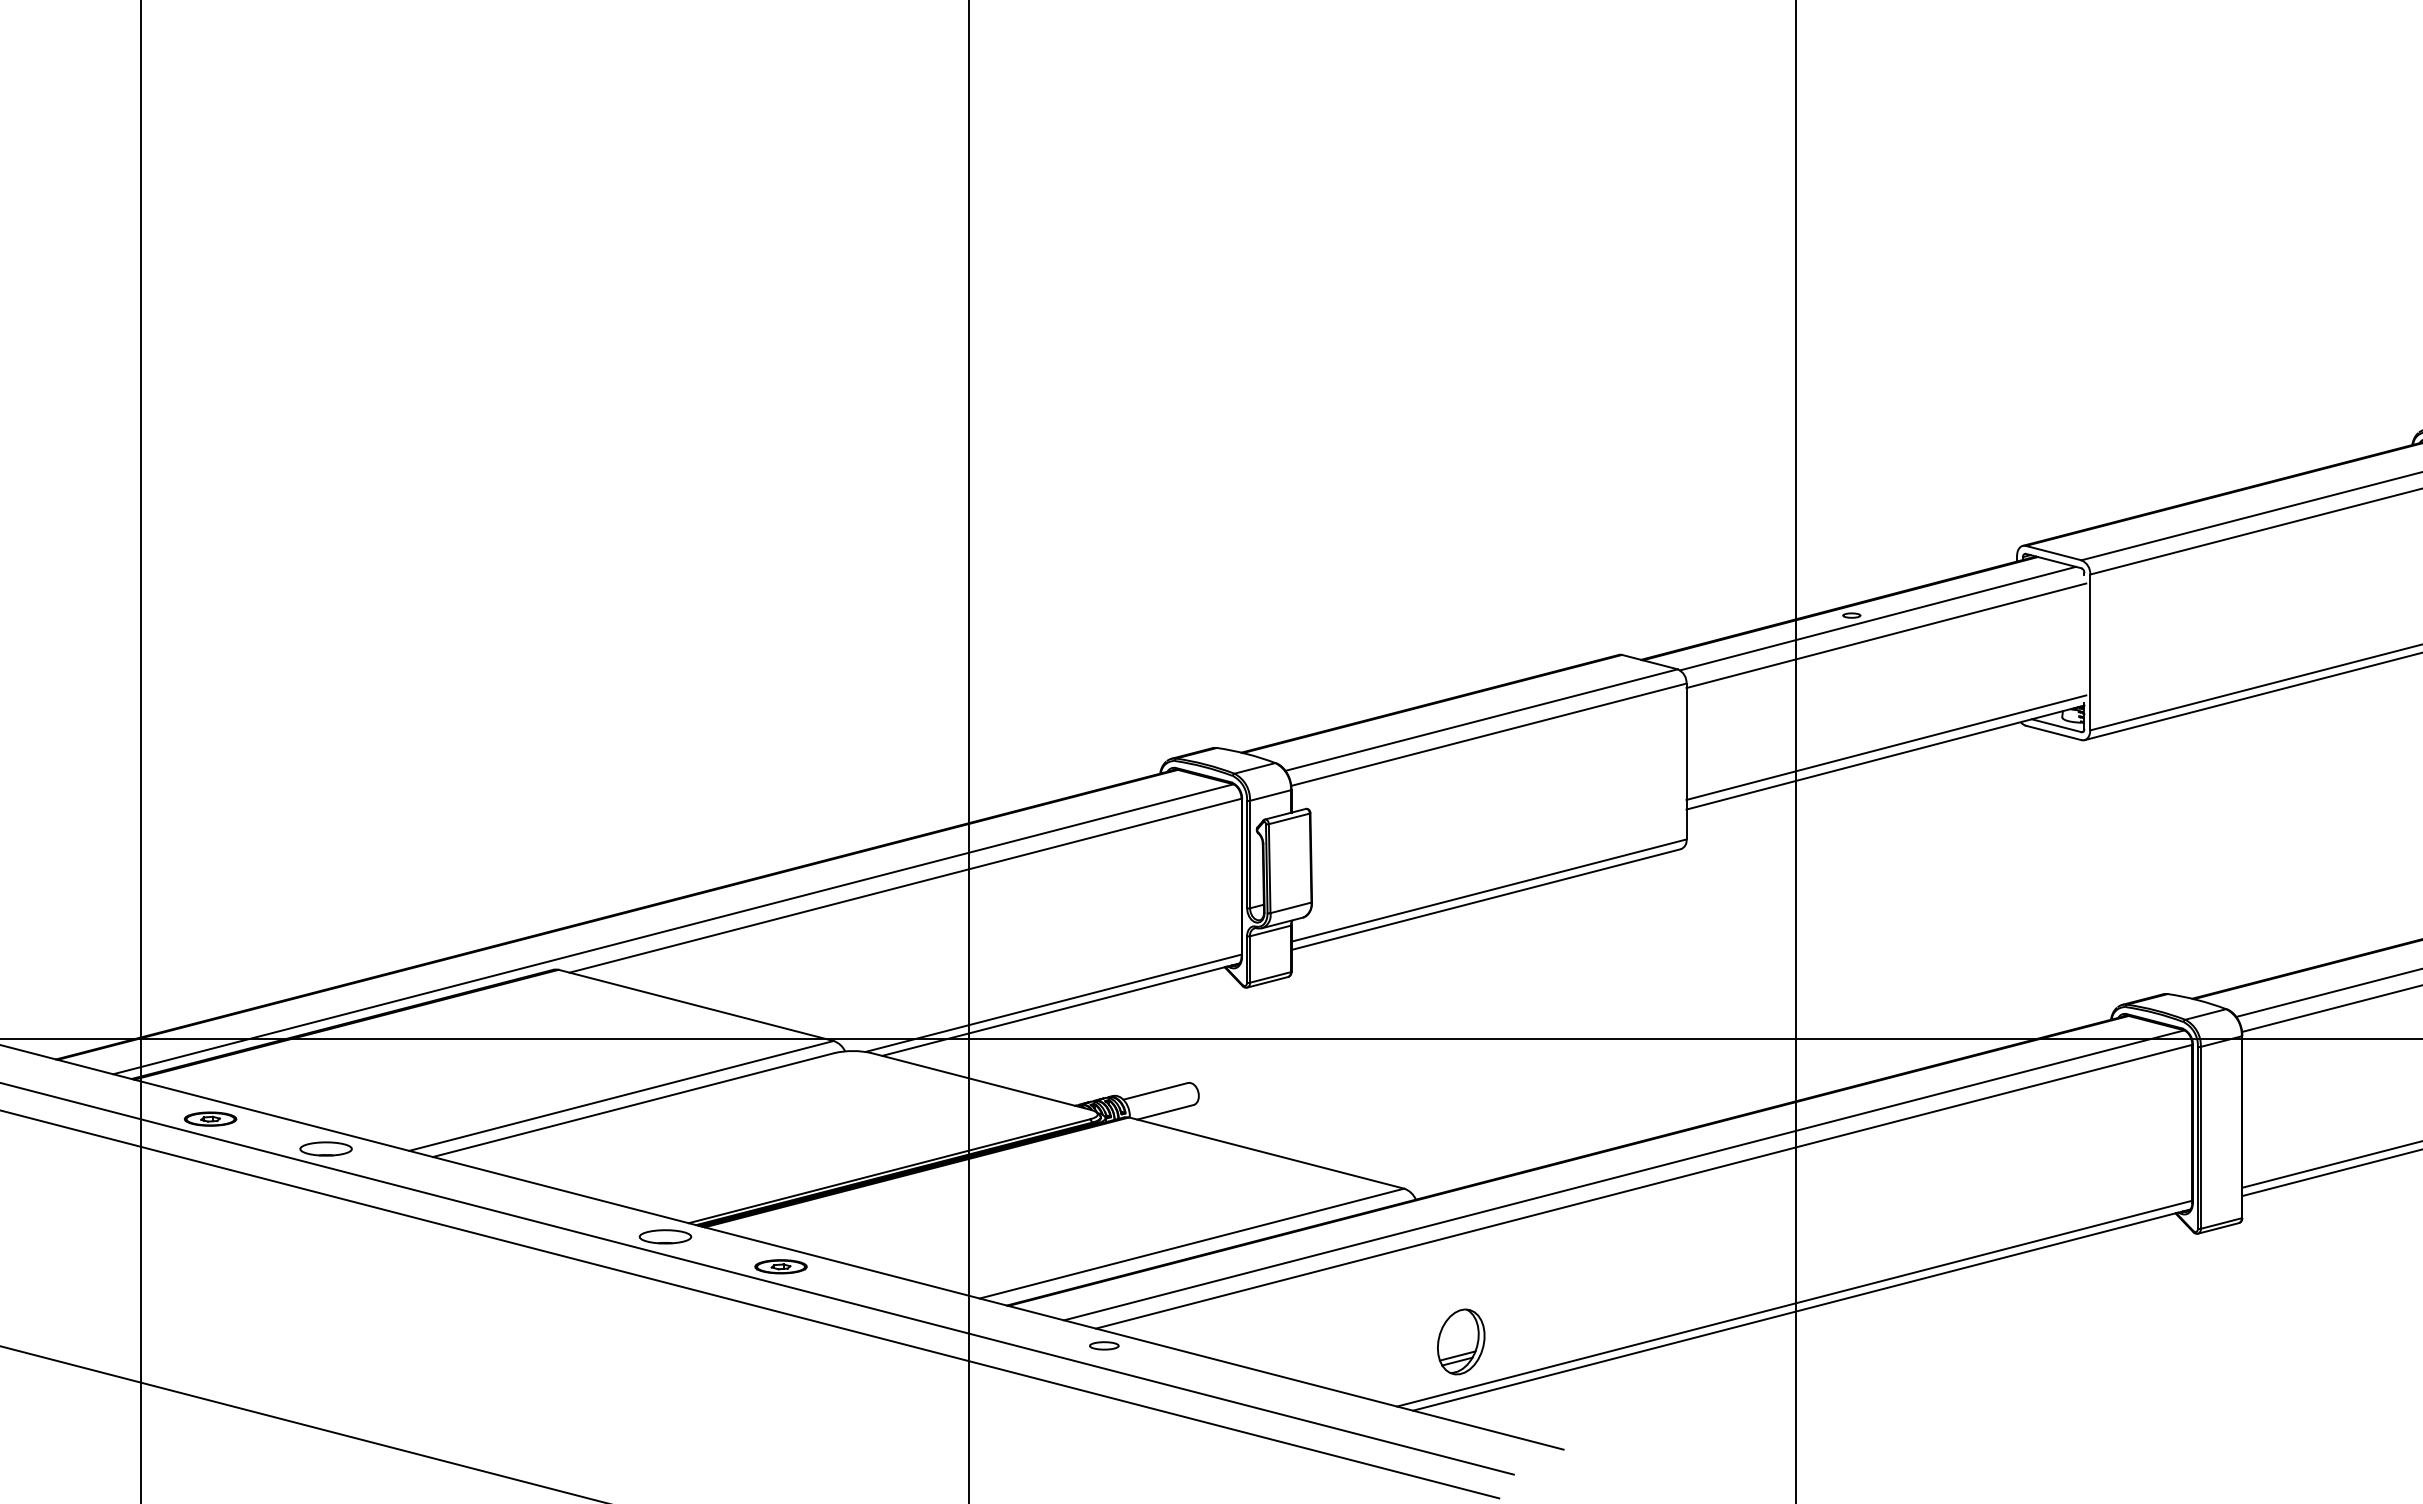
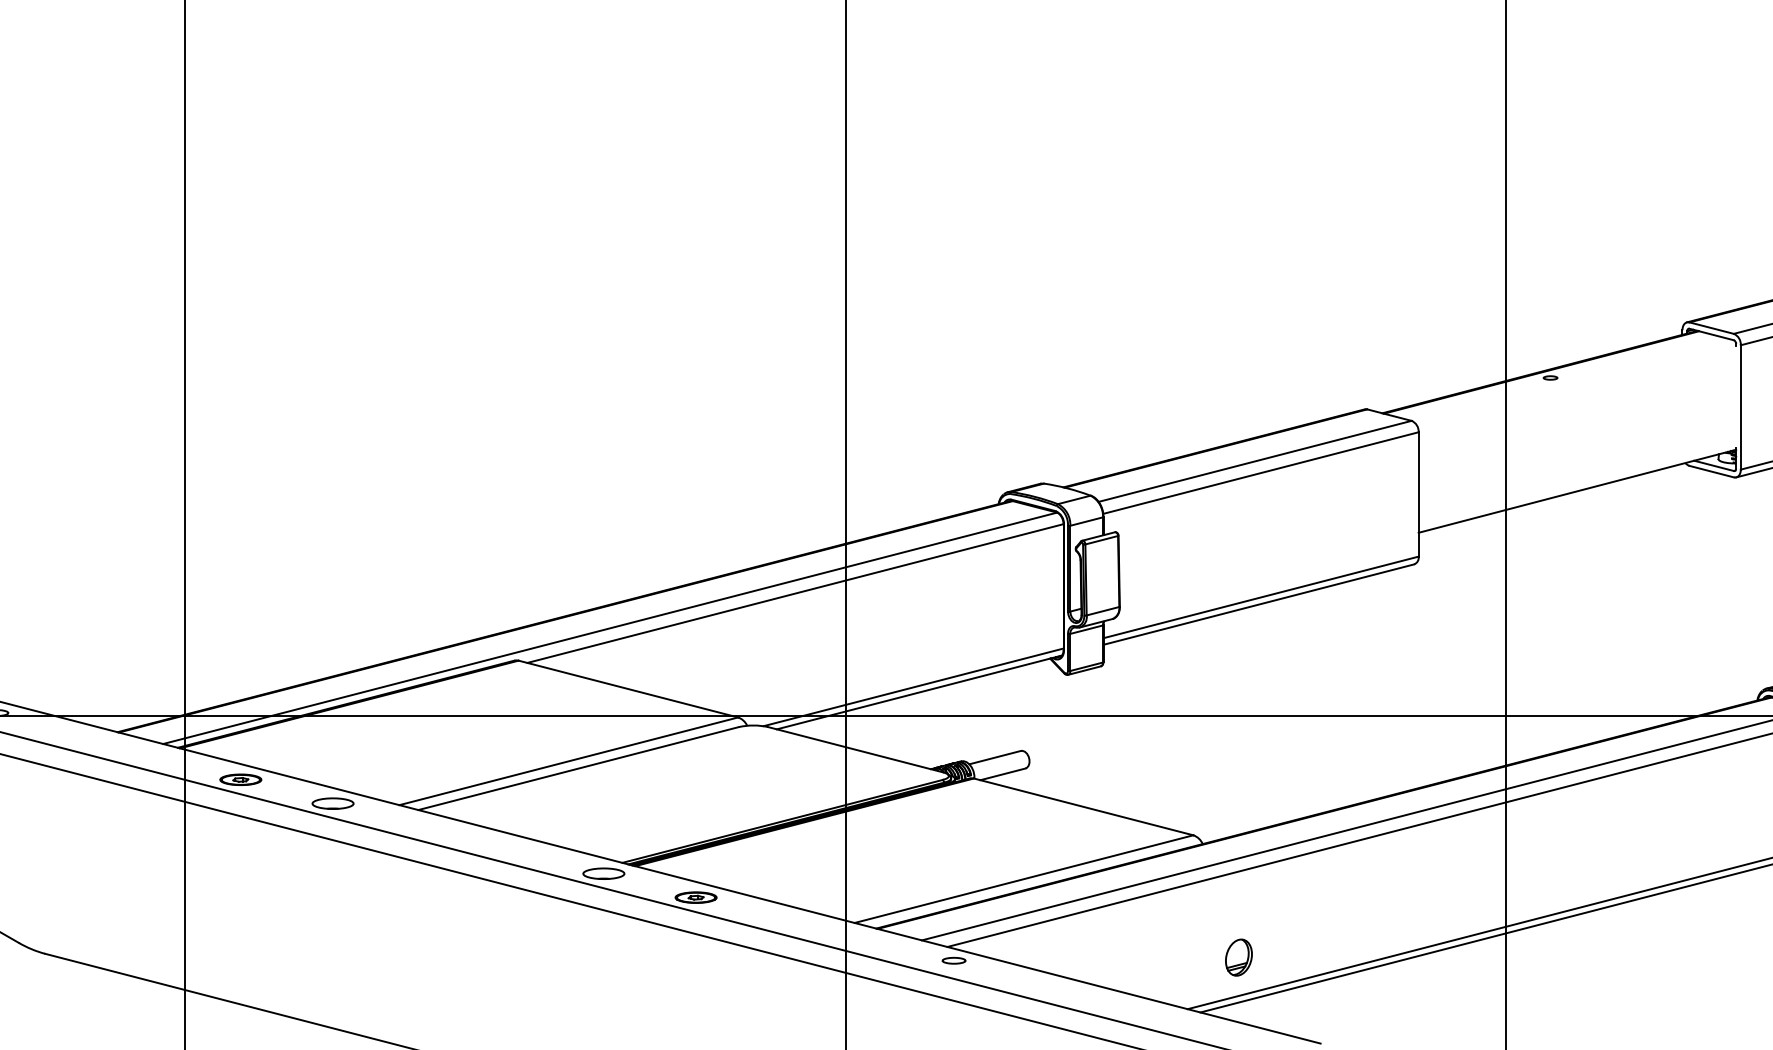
line: (1878, 618) -> (1571, 380), removed
line: (1886, 635) -> (1578, 393), removed
line: (1886, 747) -> (1578, 483), removed
part: (1461, 1341) -> (1239, 957), size x0.7

